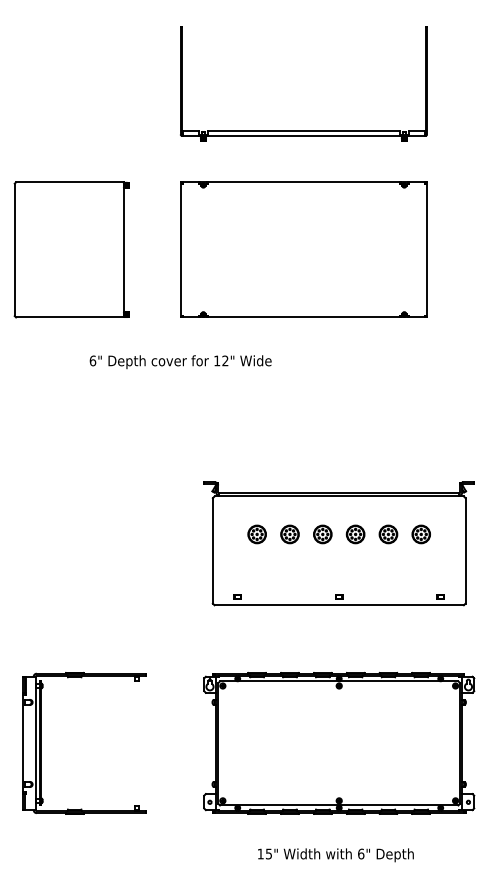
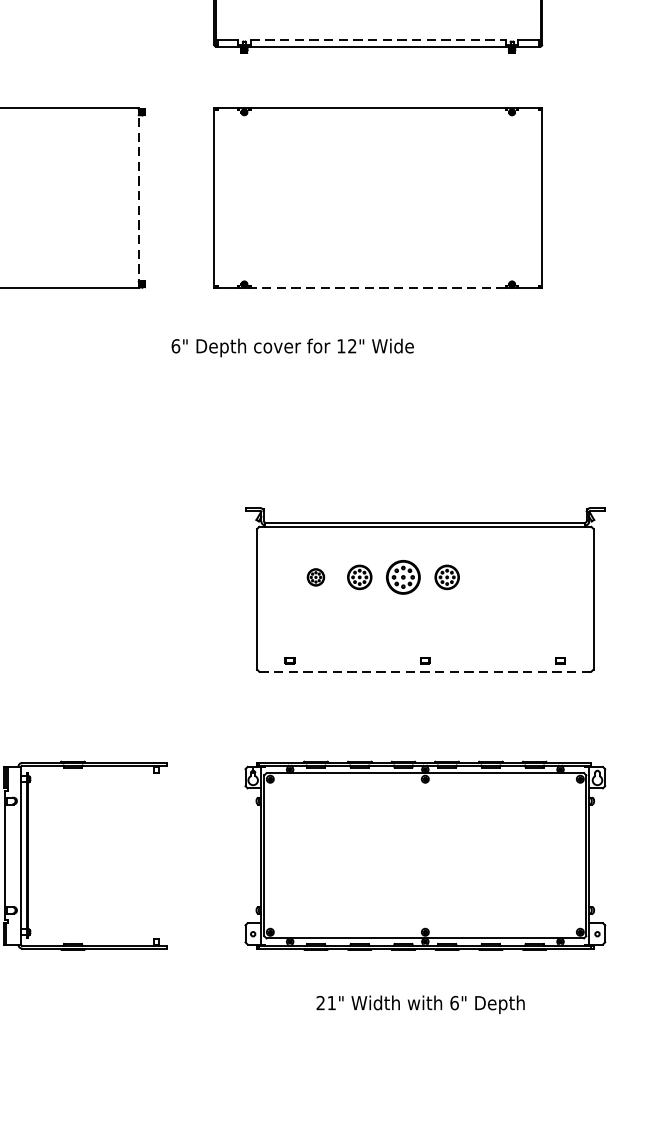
line: (303, 131) -> (377, 40), solid -> dashed
line: (124, 249) -> (139, 197), solid -> dashed
line: (303, 317) -> (377, 288), solid -> dashed
text: (180, 362) -> (292, 348), moved
part: (256, 534) -> (315, 577), size x0.7
part: (322, 534) -> (403, 577), size x1.4
part: (388, 534) -> (490, 577), removed
part: (420, 534) -> (533, 577), removed
line: (339, 605) -> (425, 672), solid -> dashed
text: (264, 853) -> (325, 1002), 15" -> 21"

